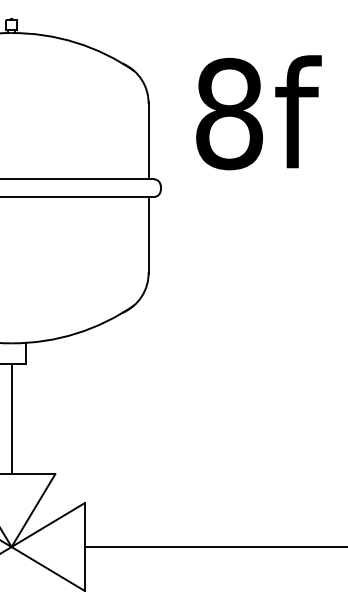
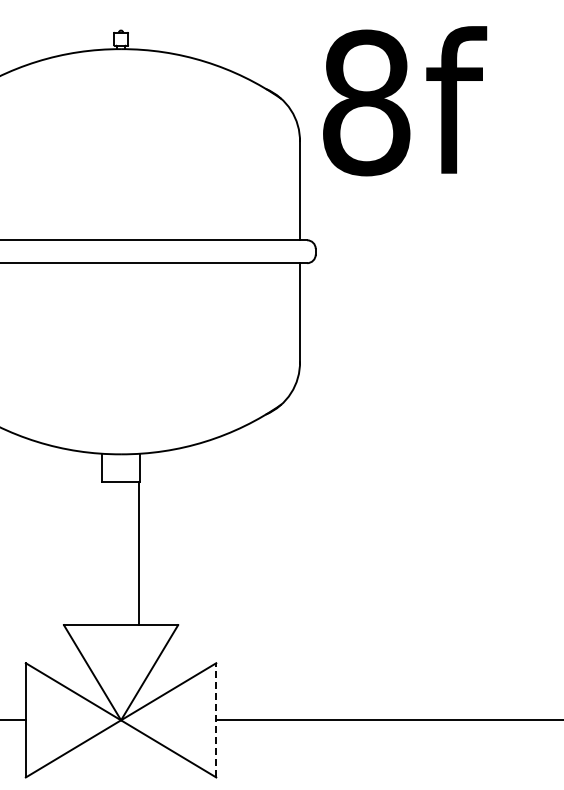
text: (259, 112) -> (405, 101), moved
line: (11, 419) -> (139, 553), moved
line: (84, 546) -> (216, 719), solid -> dashed

